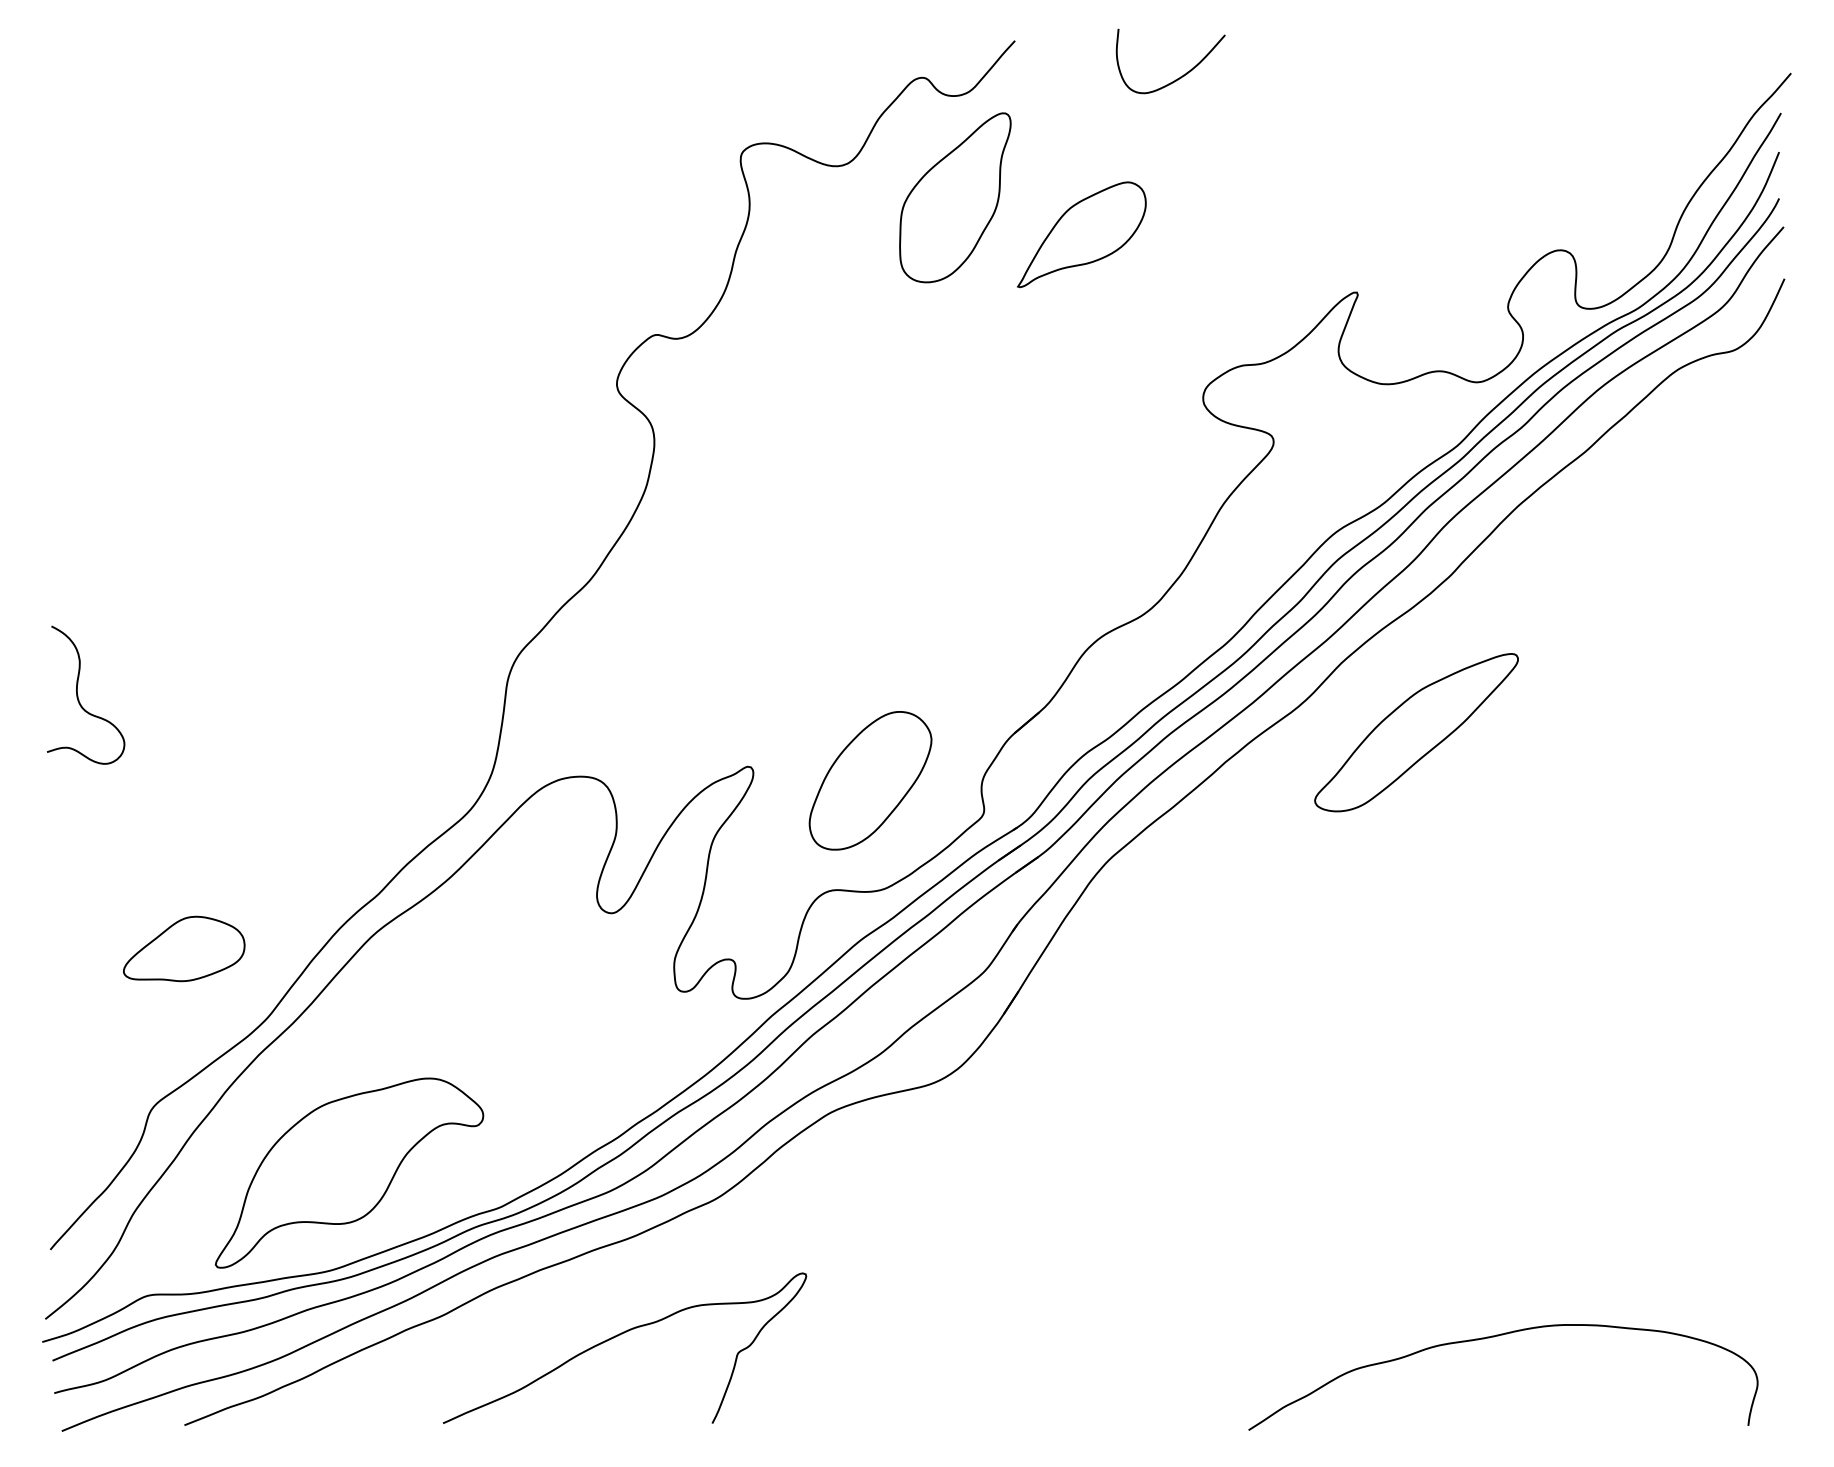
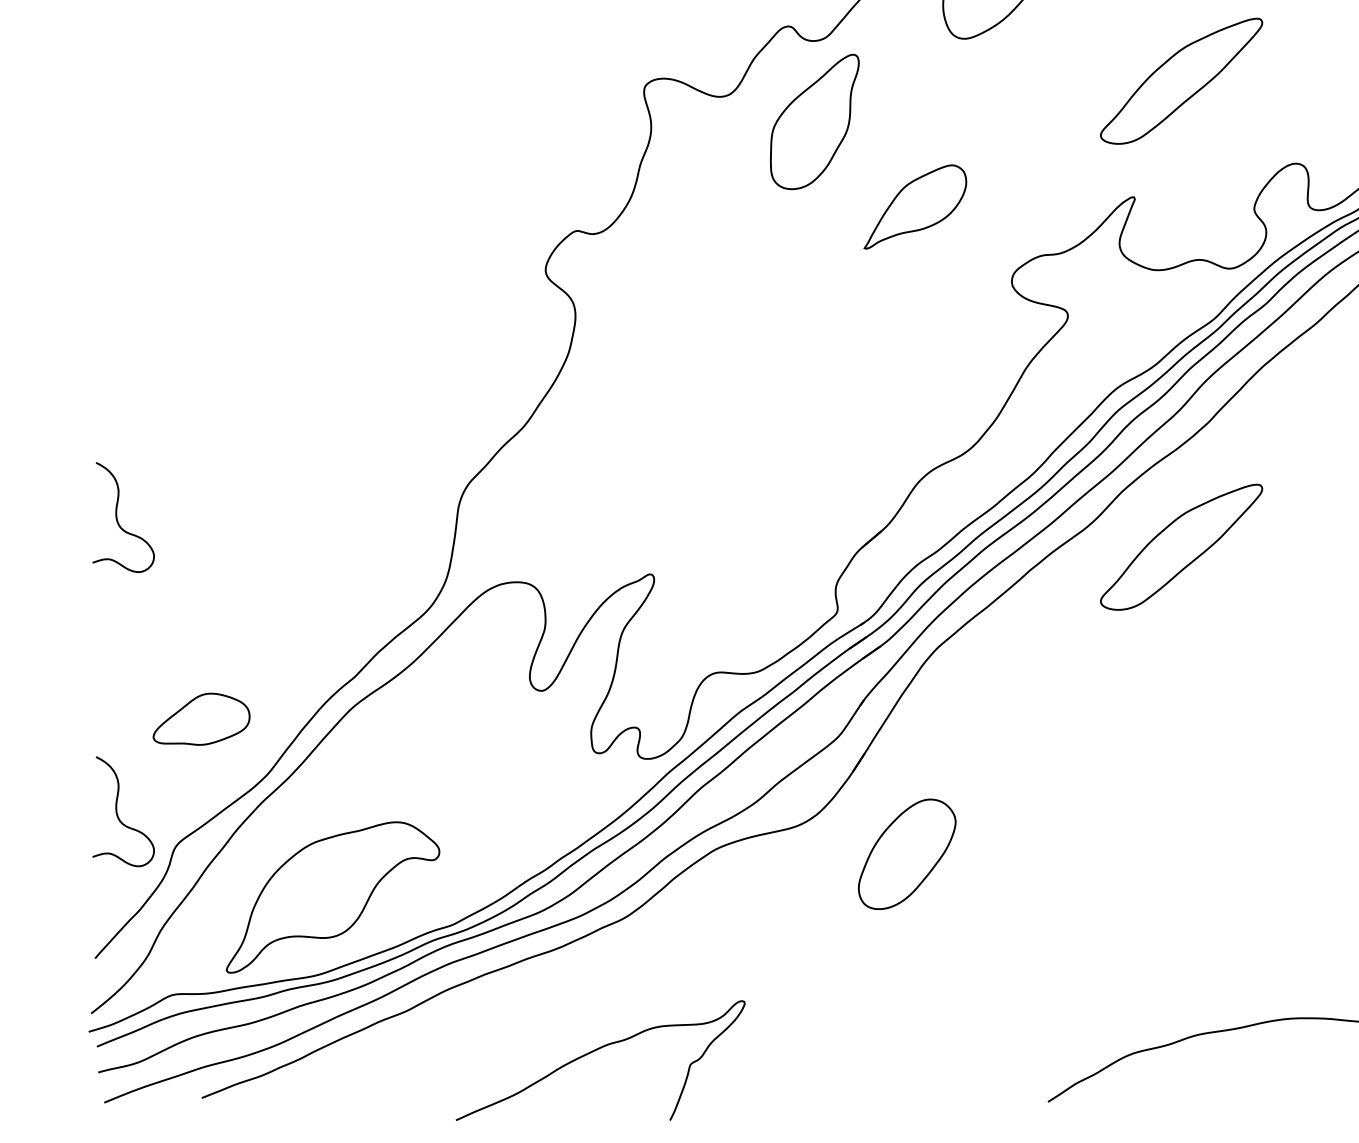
part: (1416, 146) -> (1181, 81), added
part: (1081, 234) -> (915, 206), moved
part: (870, 780) -> (907, 854), moved
curve: (78, 1065) -> (117, 811), added
curve: (618, 1336) -> (595, 1051), moved

